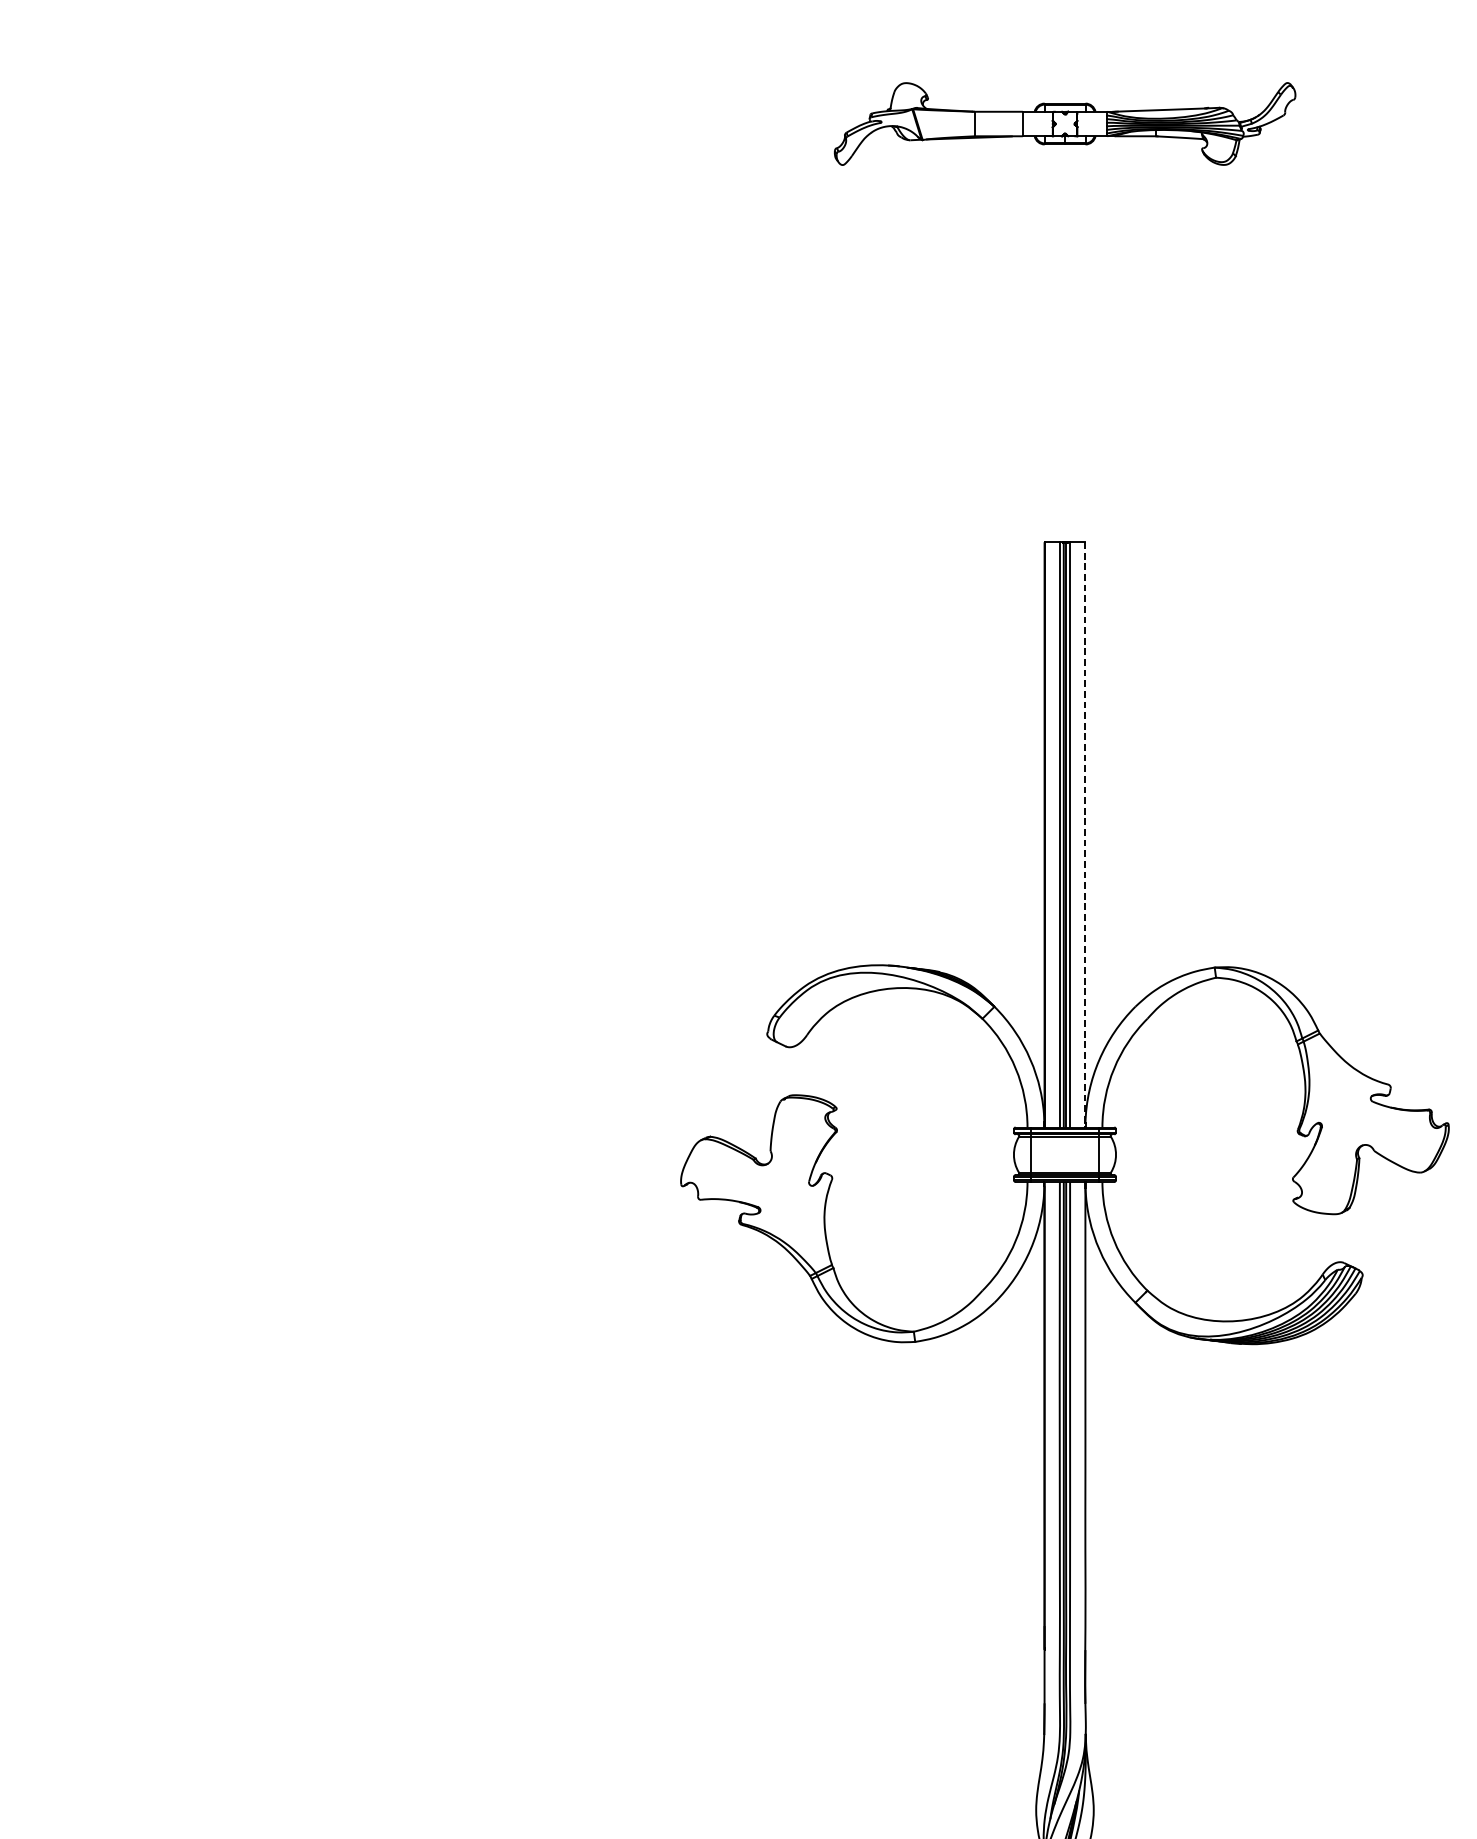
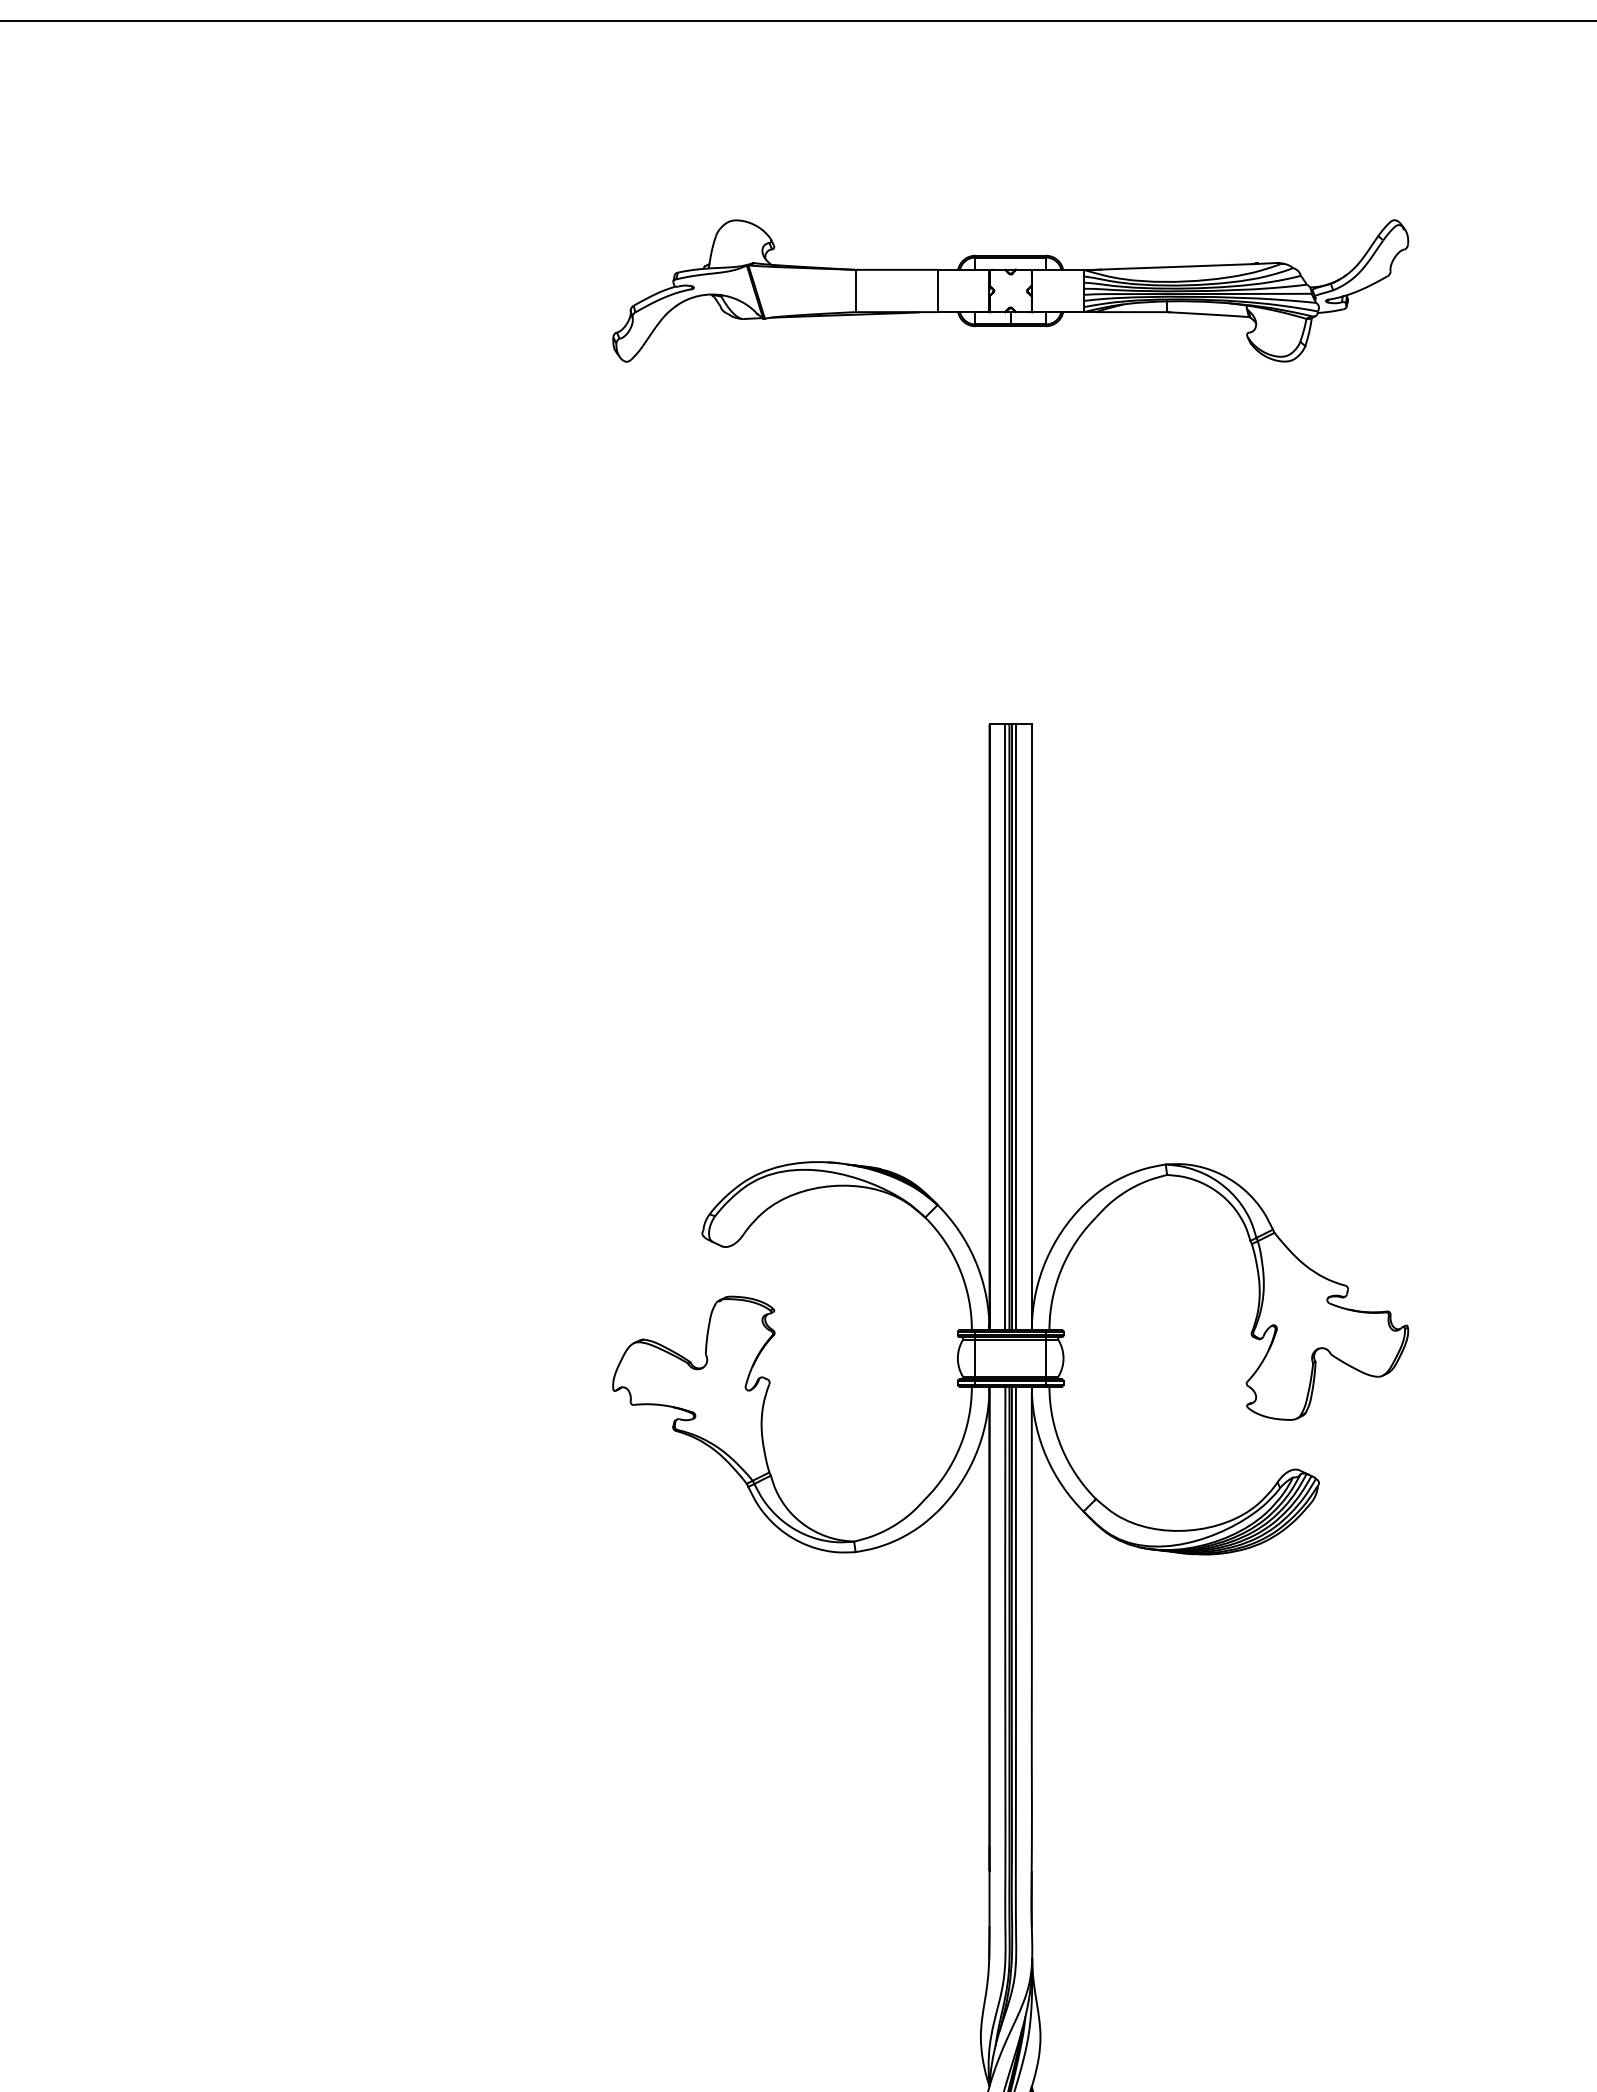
part: (1064, 123) -> (1010, 290), size x1.67
line: (1085, 835) -> (1031, 1027), dashed -> solid

